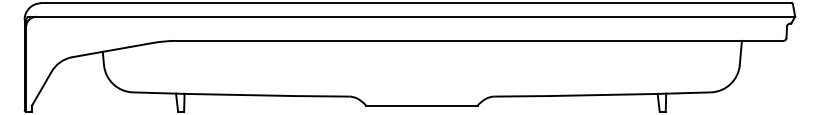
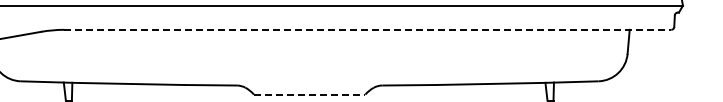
line: (480, 40) -> (368, 29), solid -> dashed
line: (421, 105) -> (309, 94), solid -> dashed

